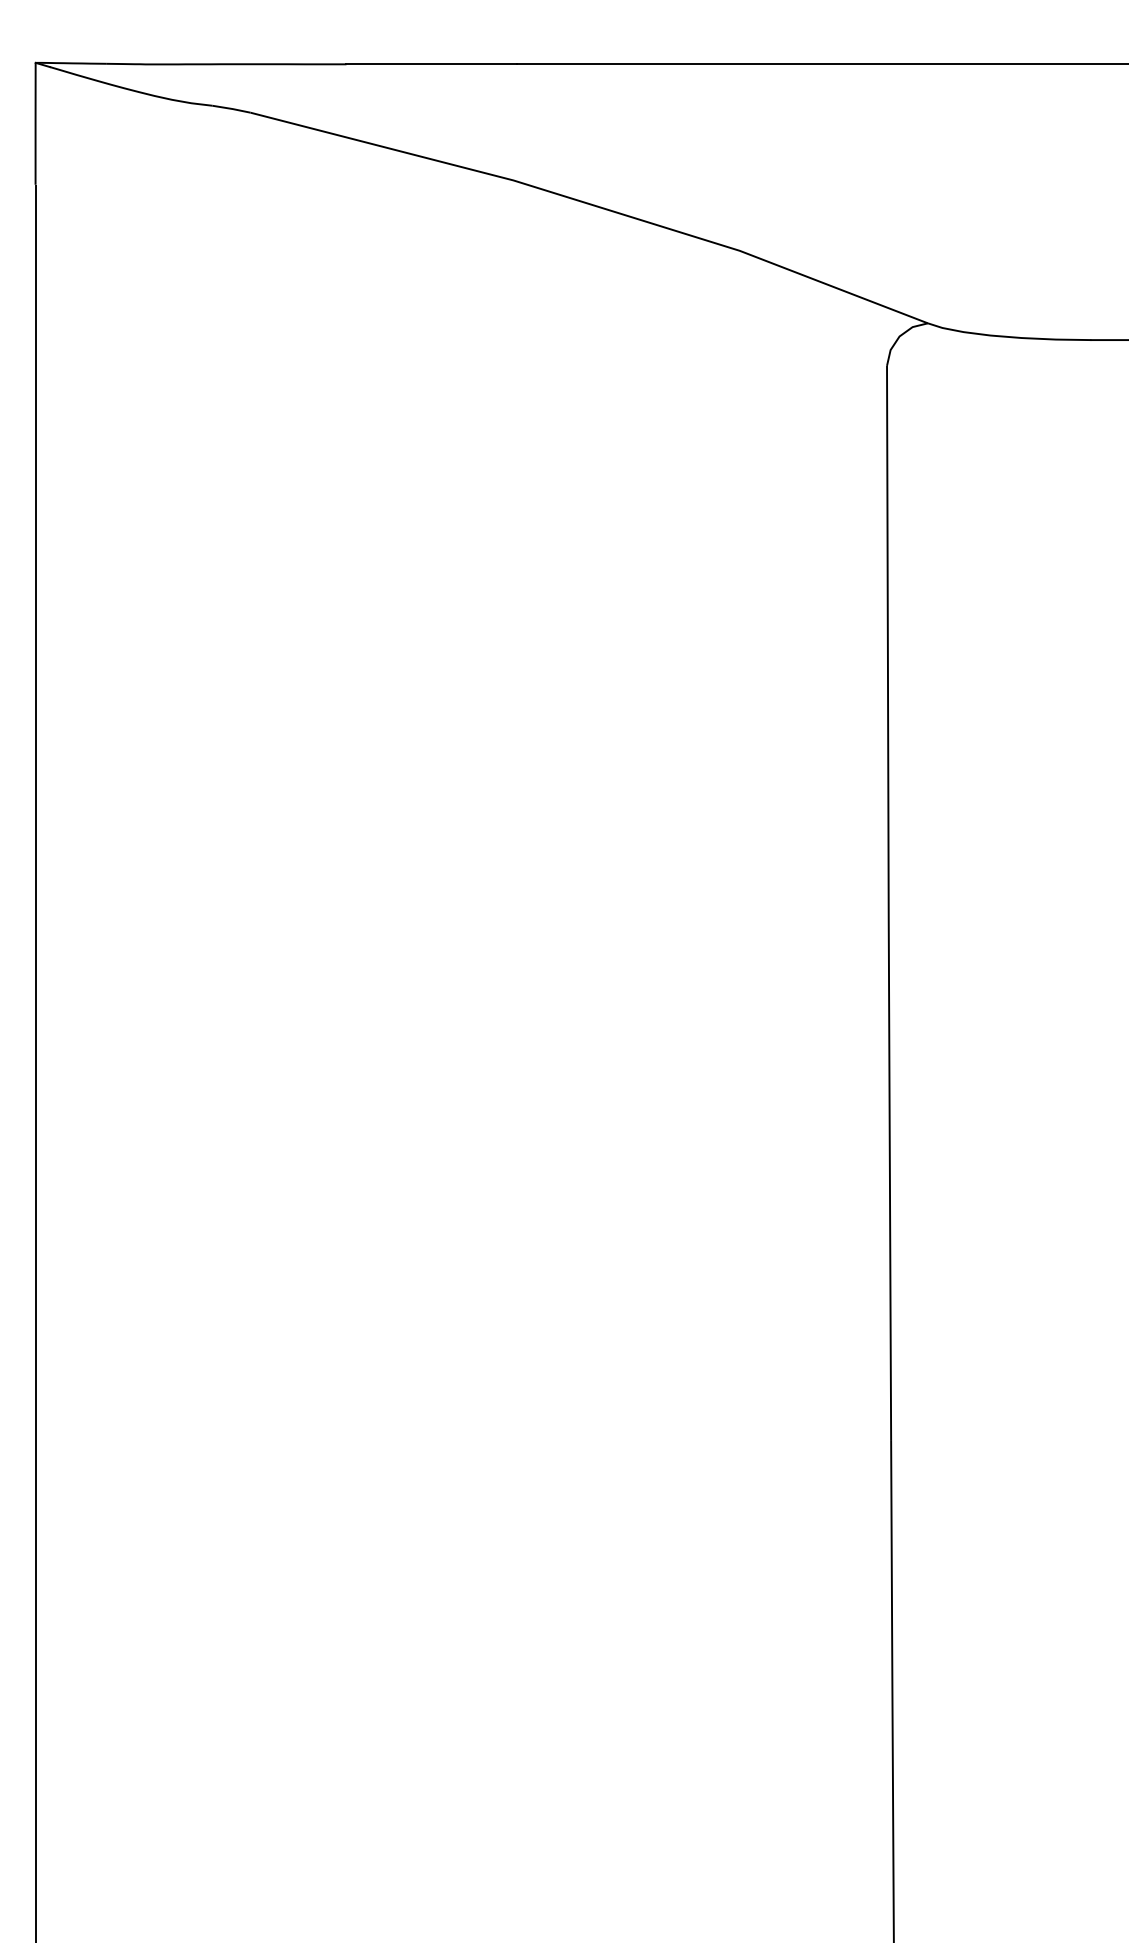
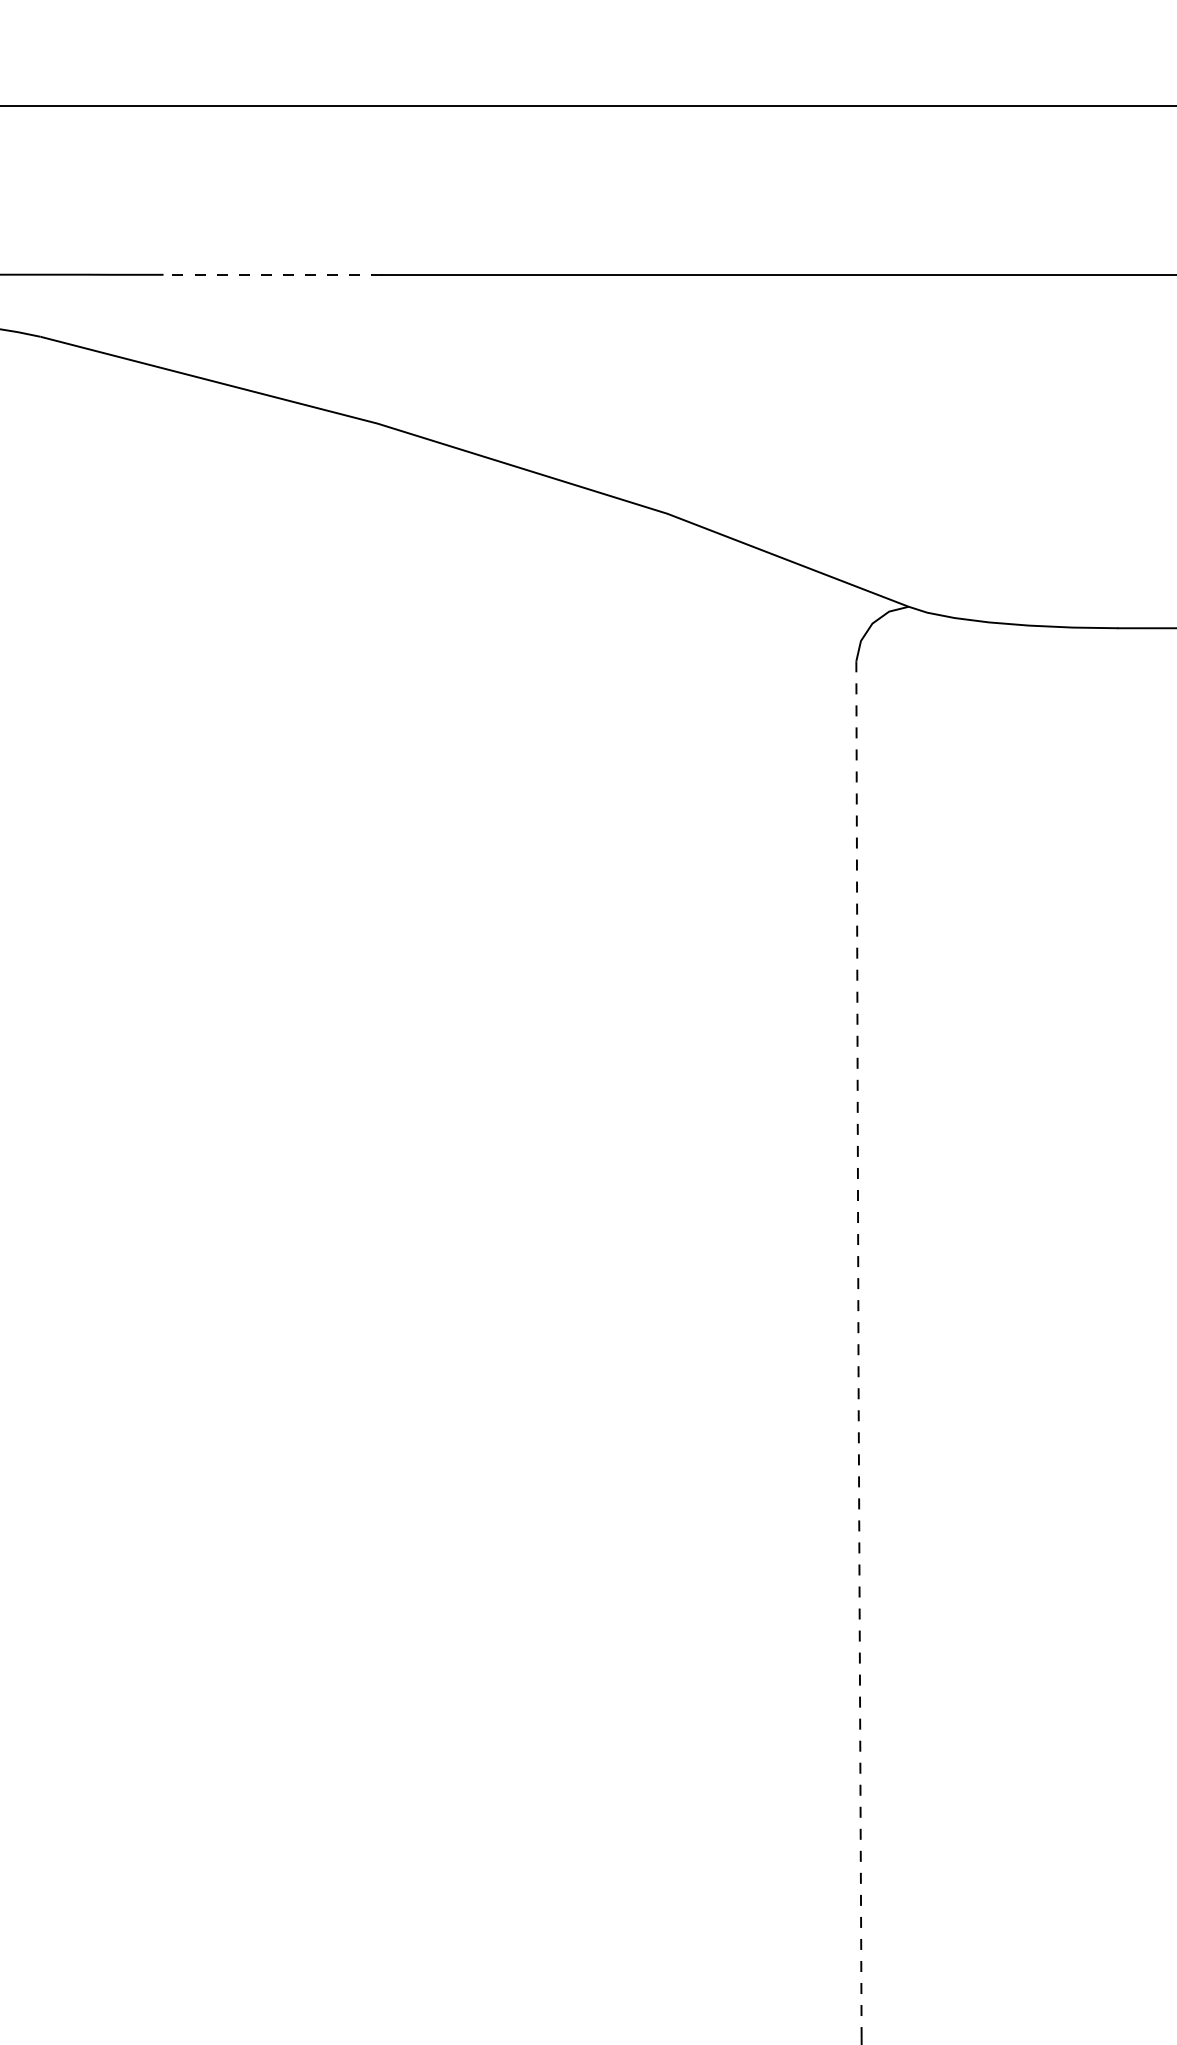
line: (431, 64) -> (272, 275), solid -> dashed
line: (888, 903) -> (858, 1350), solid -> dashed

